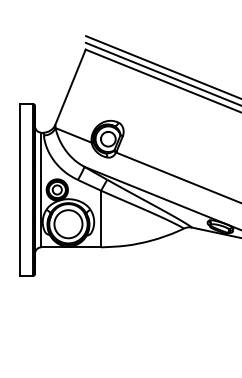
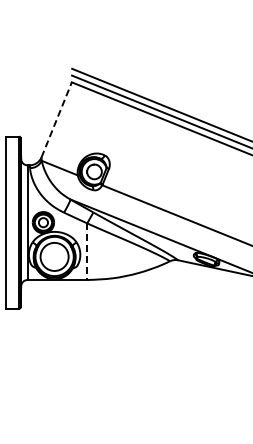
line: (70, 86) -> (56, 119), solid -> dashed
line: (101, 219) -> (87, 252), solid -> dashed

